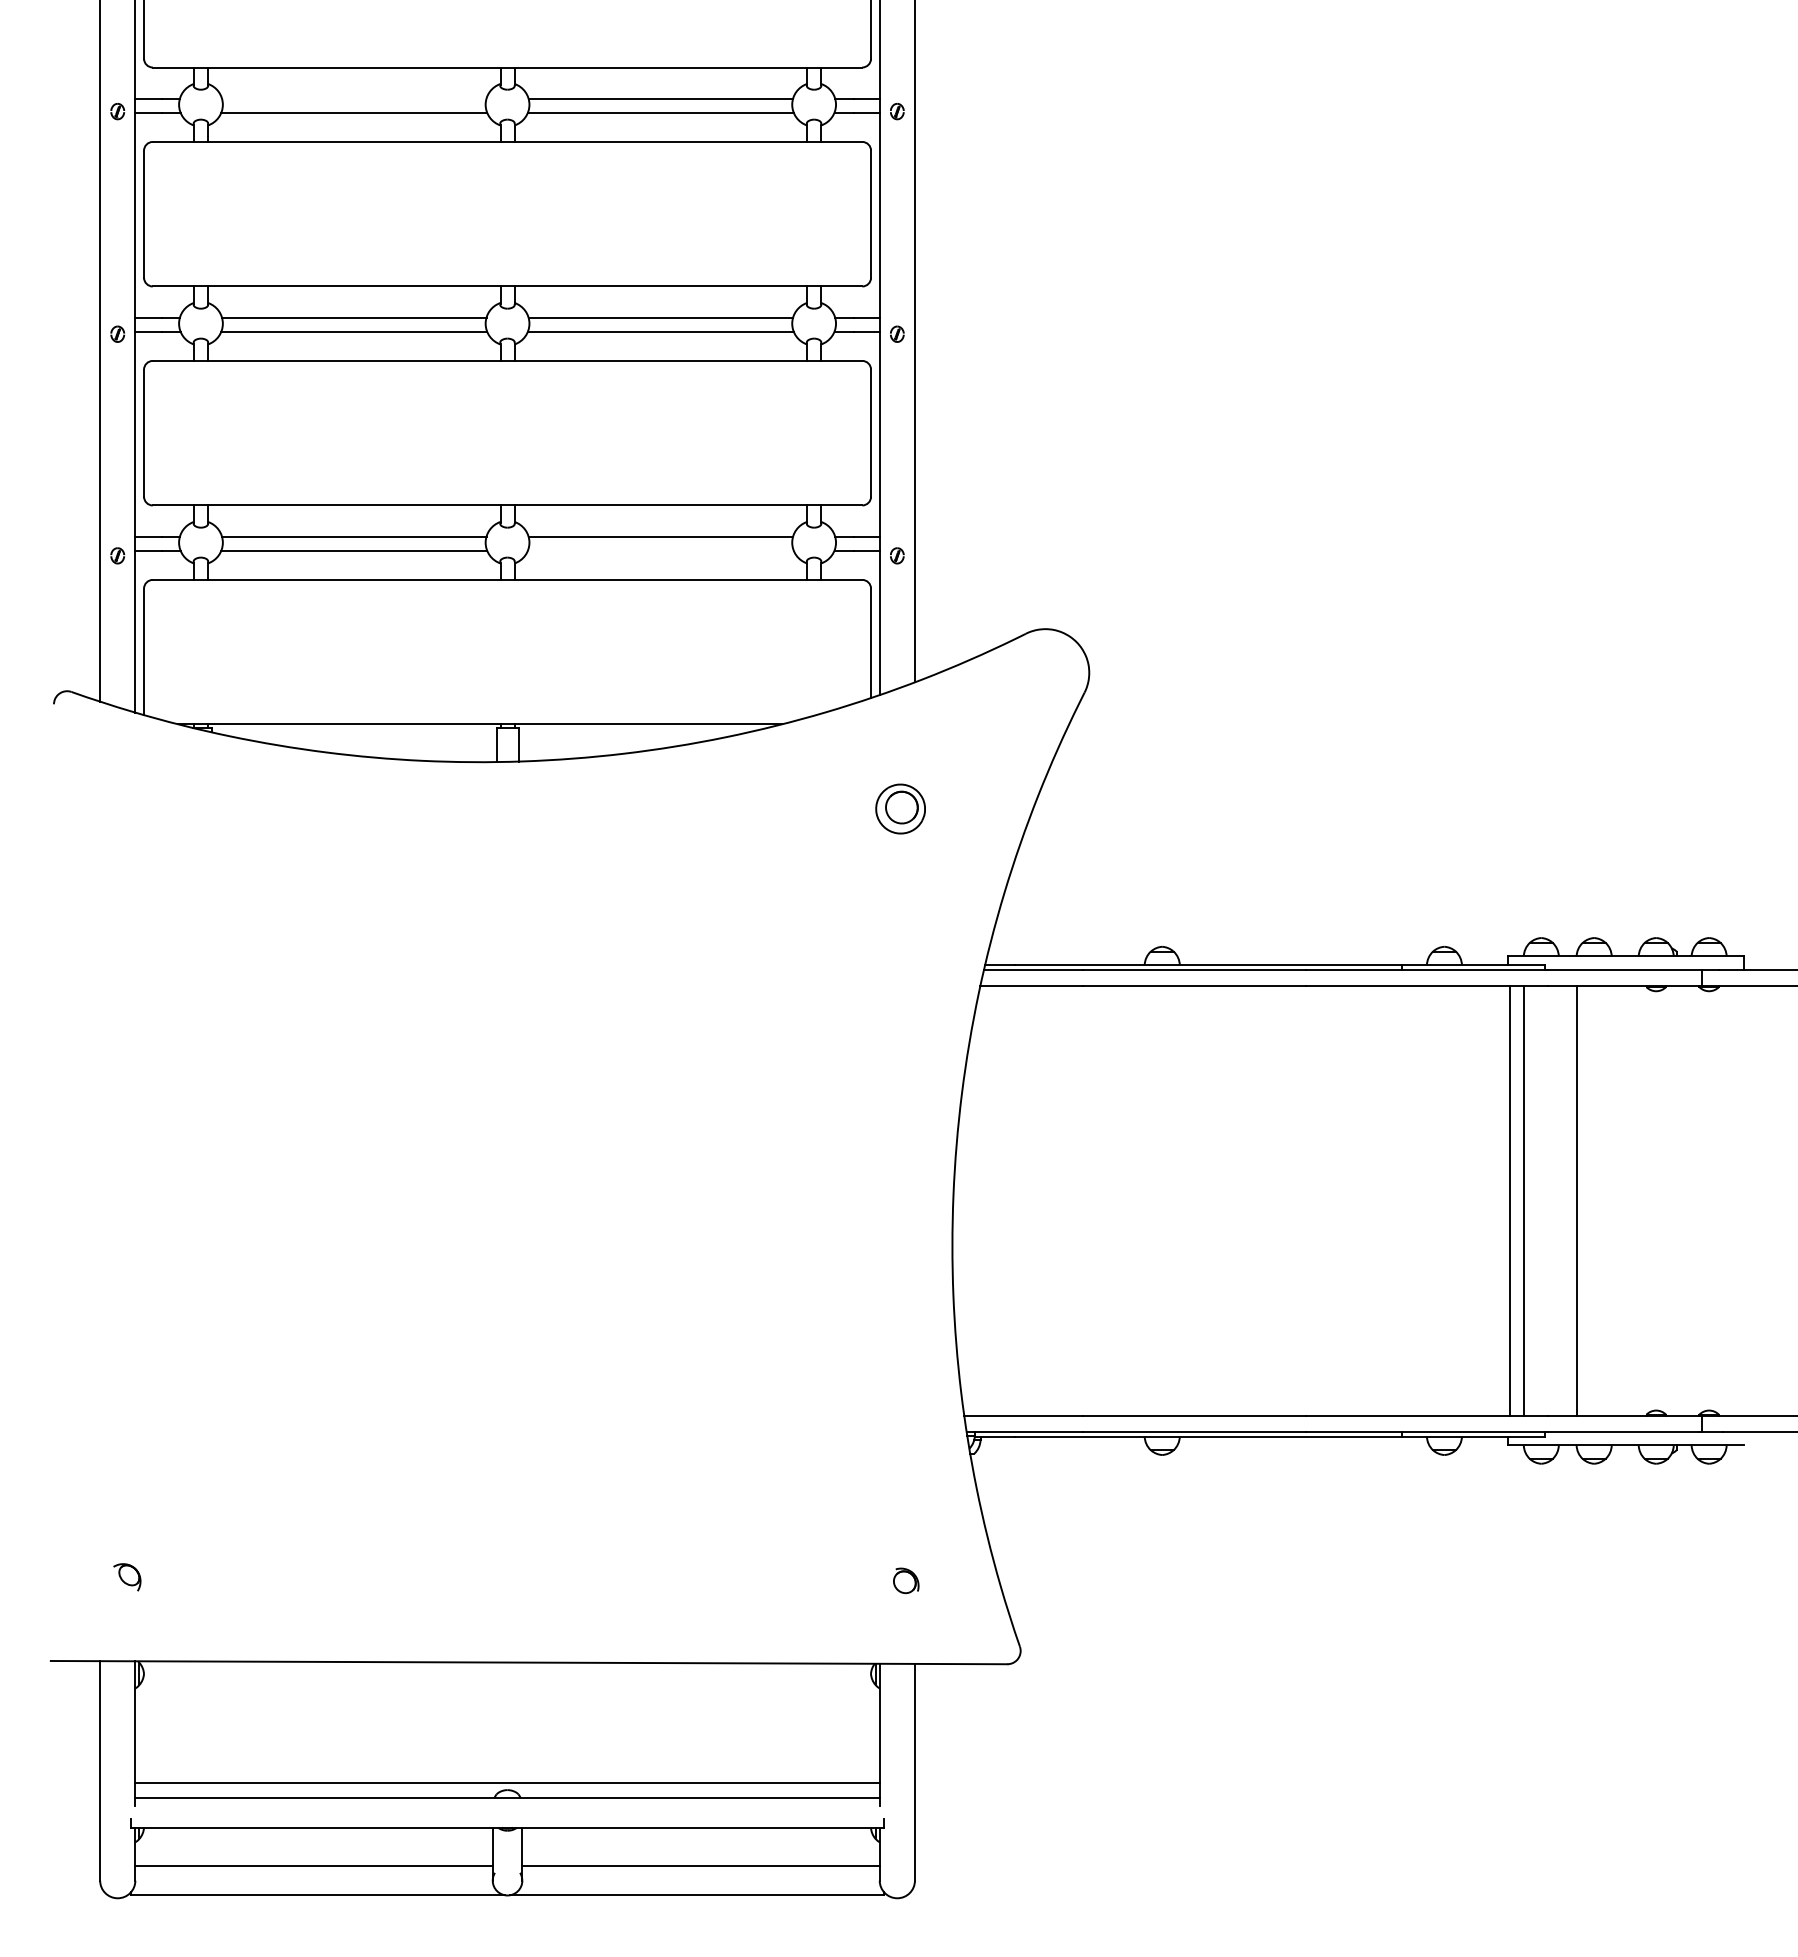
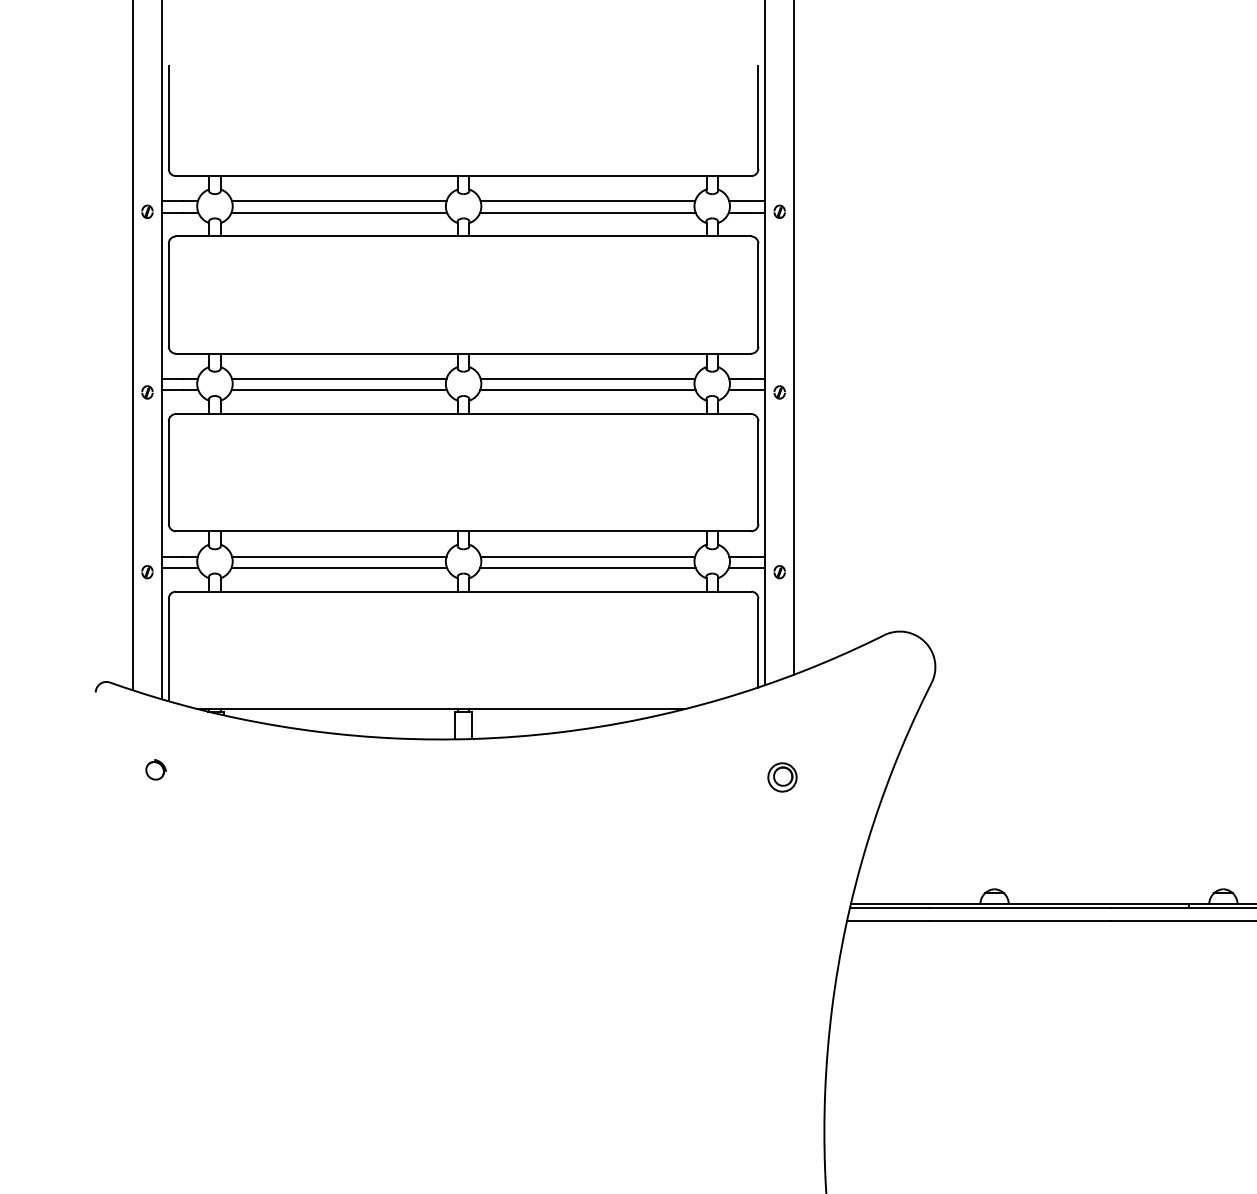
line: (354, 98) -> (339, 201), added
line: (660, 550) -> (587, 567), added
part: (128, 799) -> (156, 769), added
part: (900, 808) -> (782, 777), size x0.71

